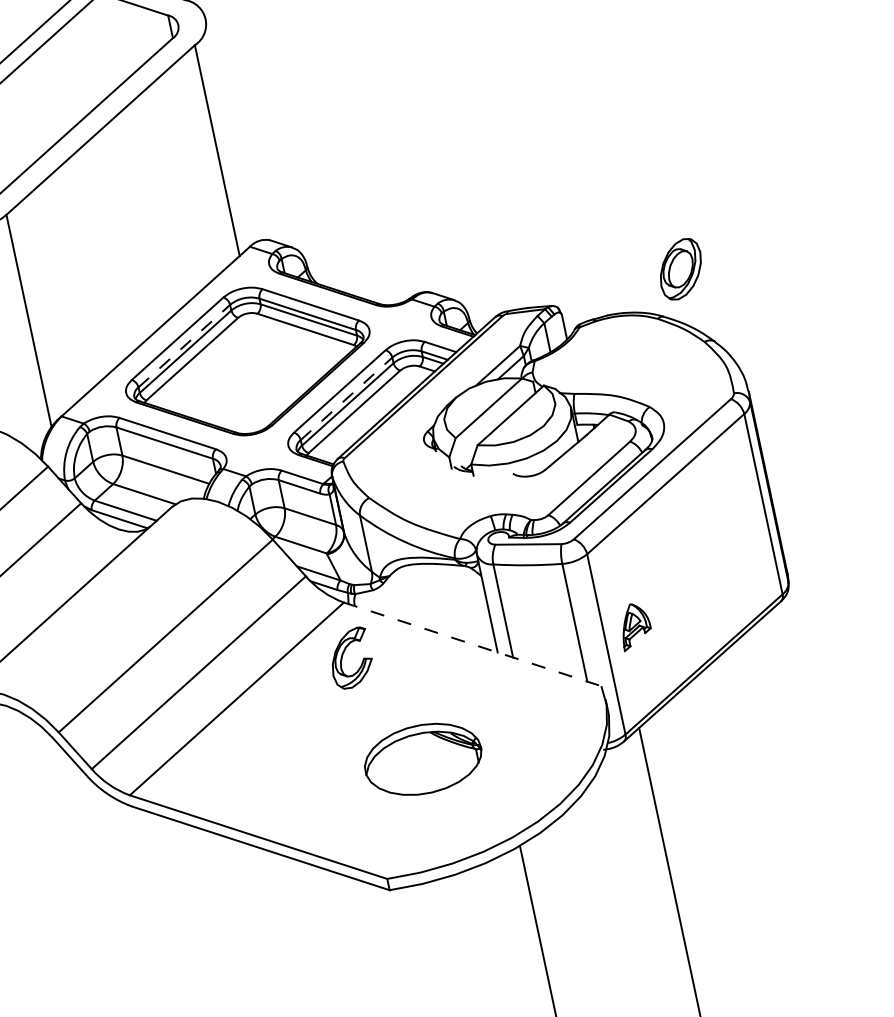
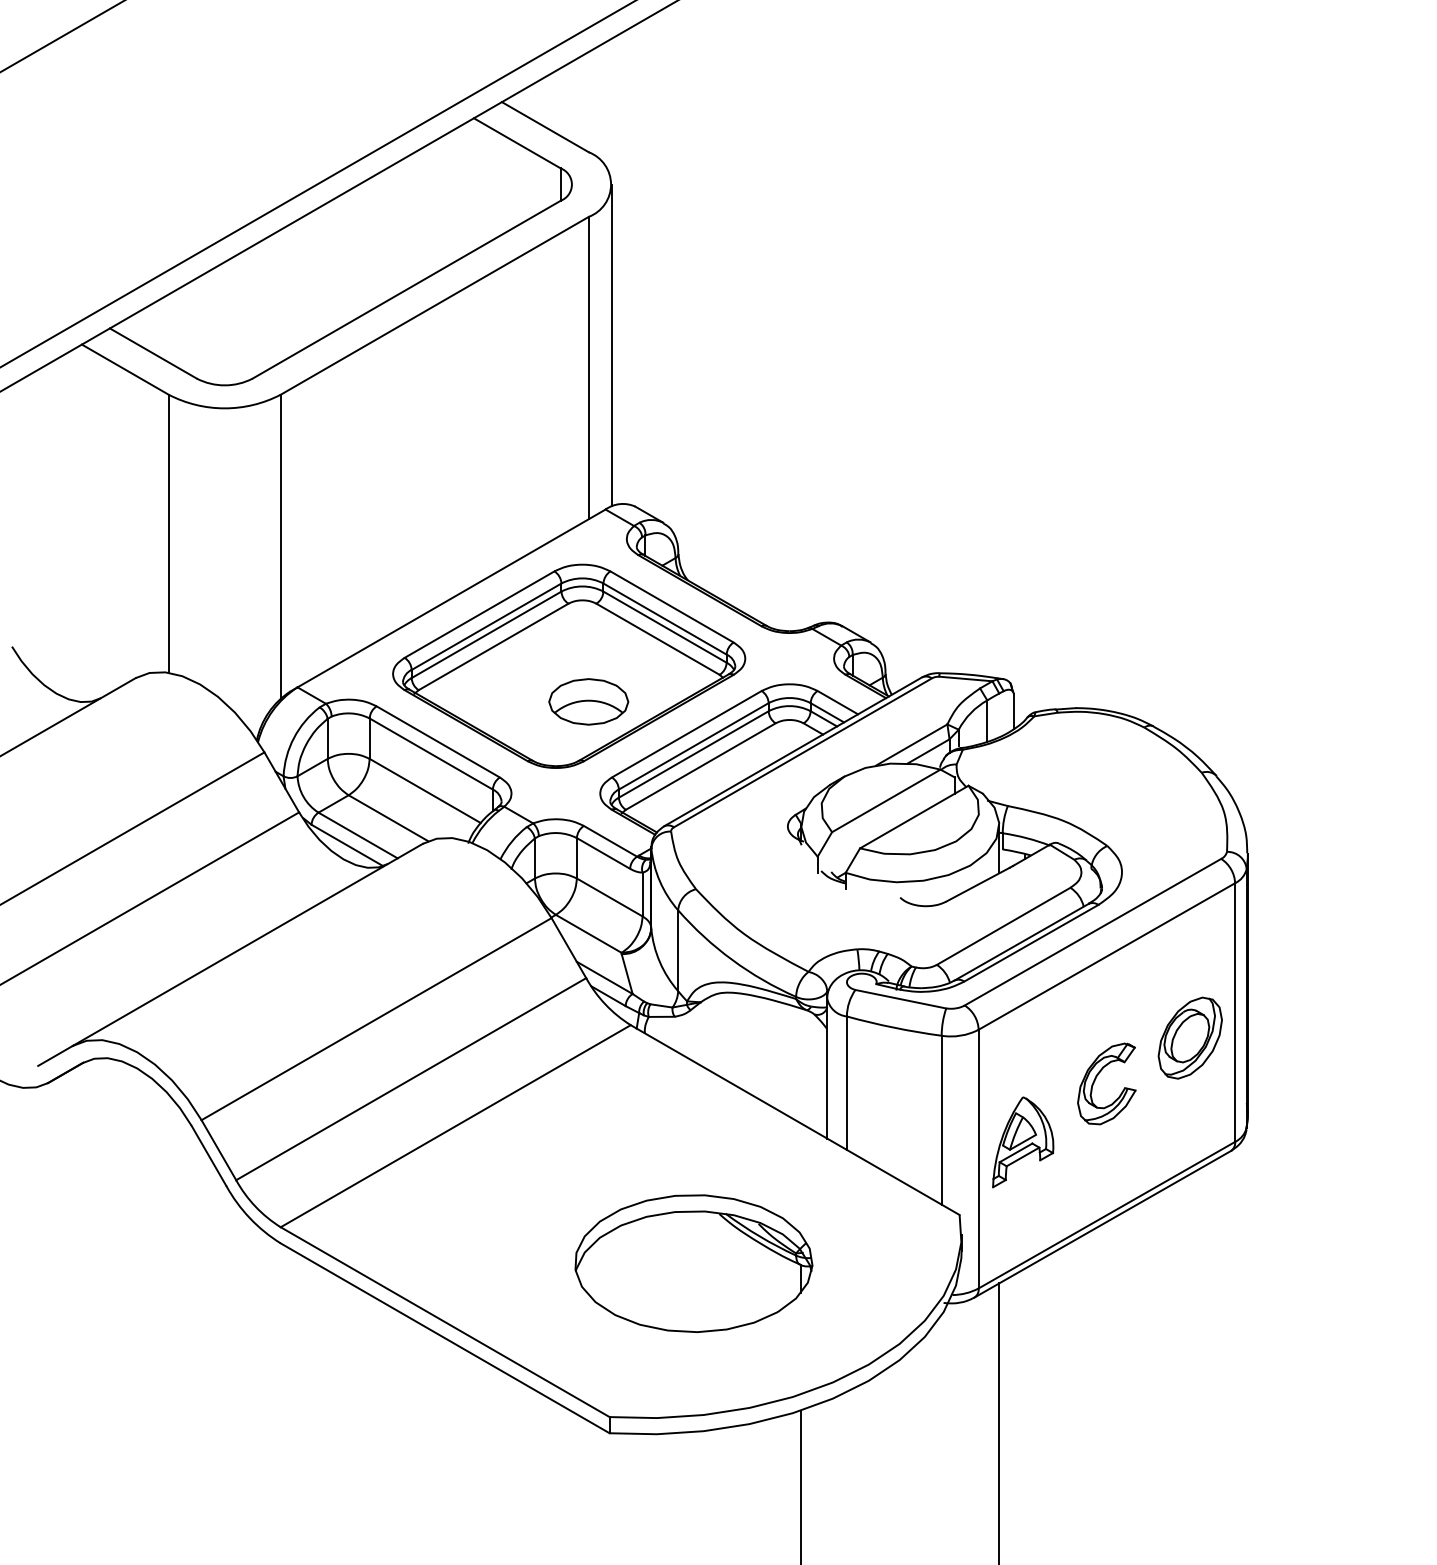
line: (229, 131) -> (611, 345), added
part: (680, 268) -> (1189, 1037), moved
line: (184, 345) -> (487, 626), dashed -> solid
part: (266, 383) -> (588, 701), added
line: (347, 398) -> (694, 746), dashed -> solid
part: (635, 626) -> (1023, 1142), size x1.43
line: (472, 644) -> (795, 1120), dashed -> solid
part: (342, 656) -> (1096, 1078), moved
part: (423, 759) -> (693, 1263), size x1.43

